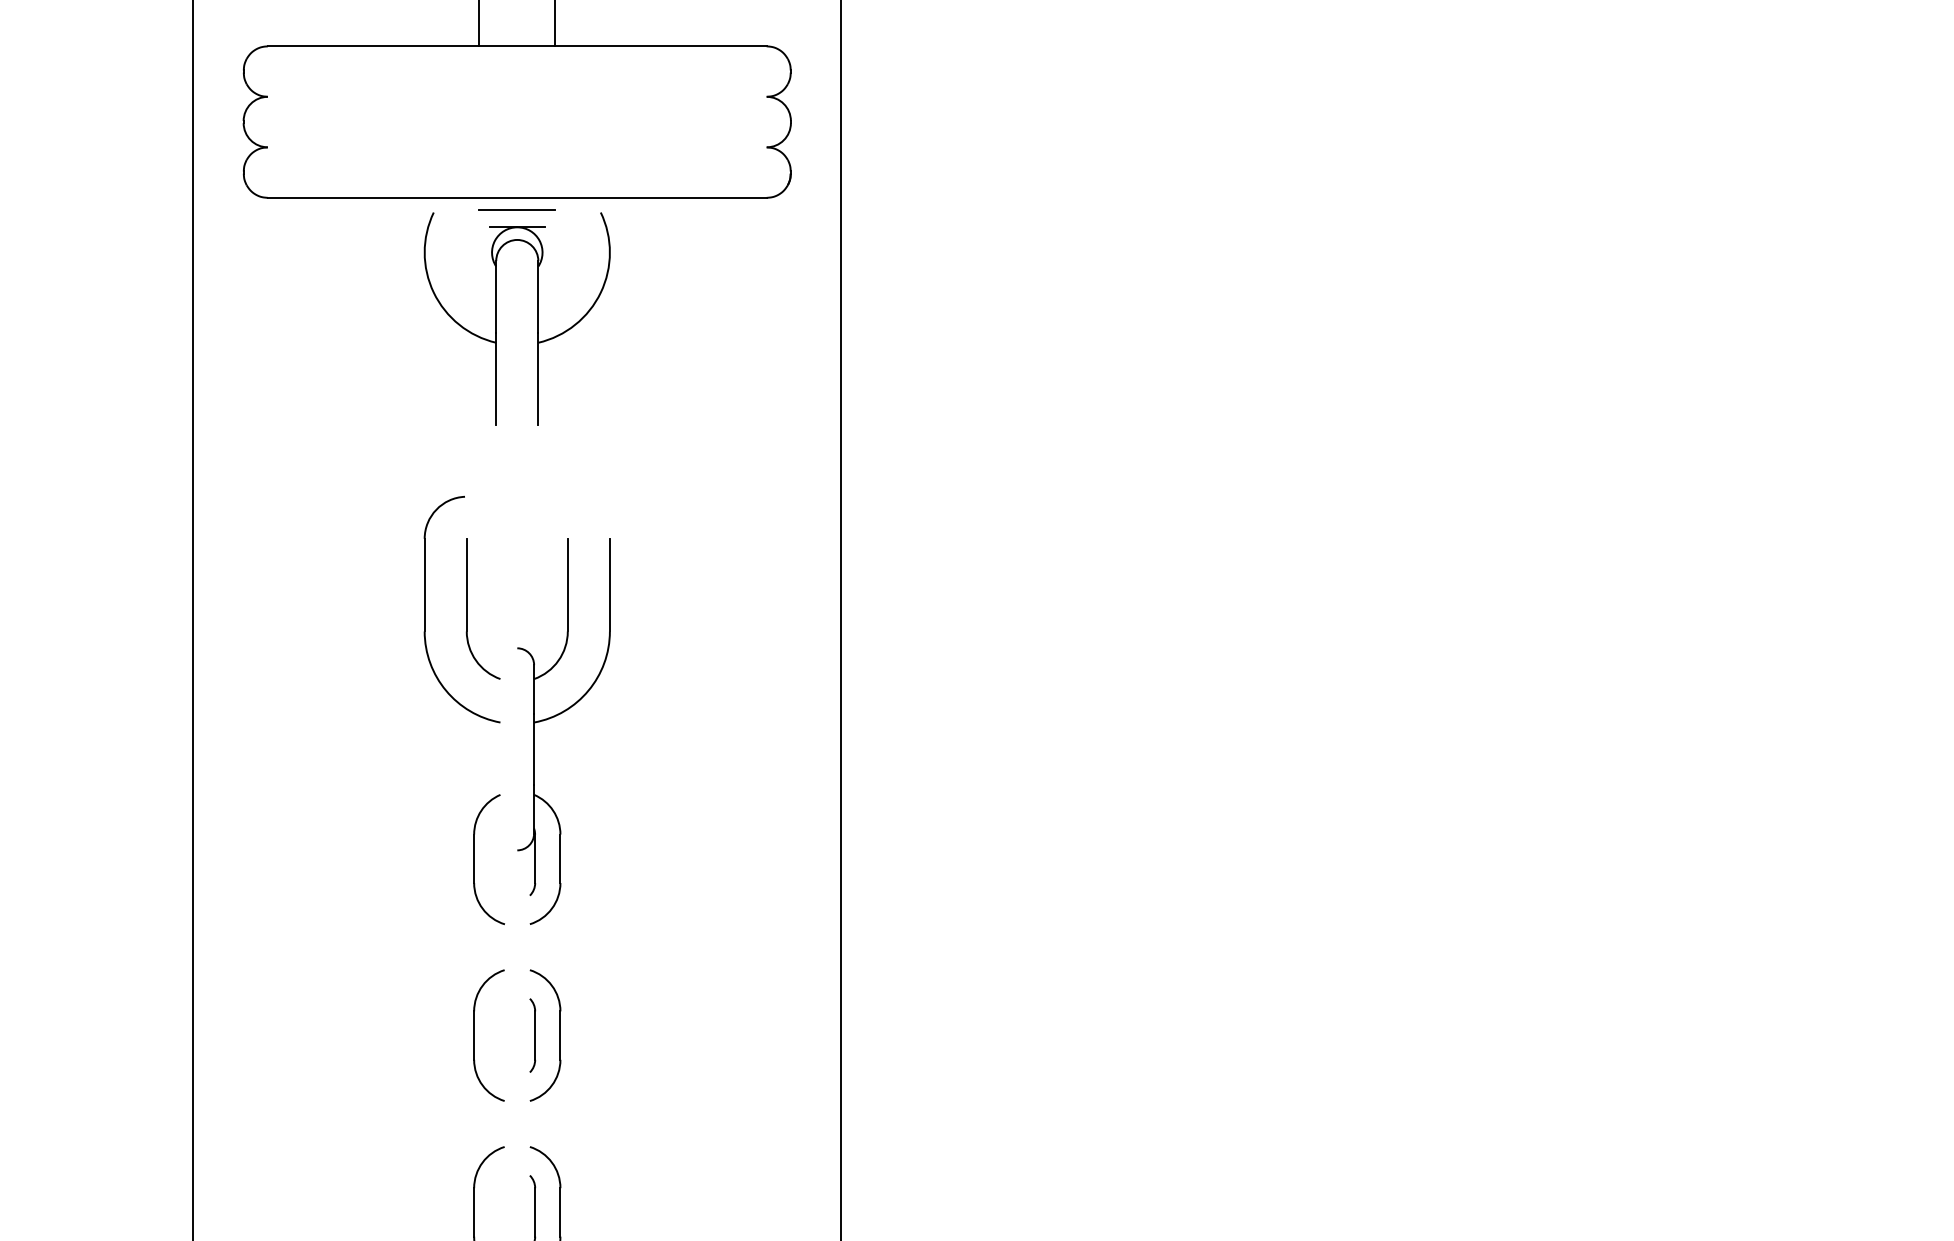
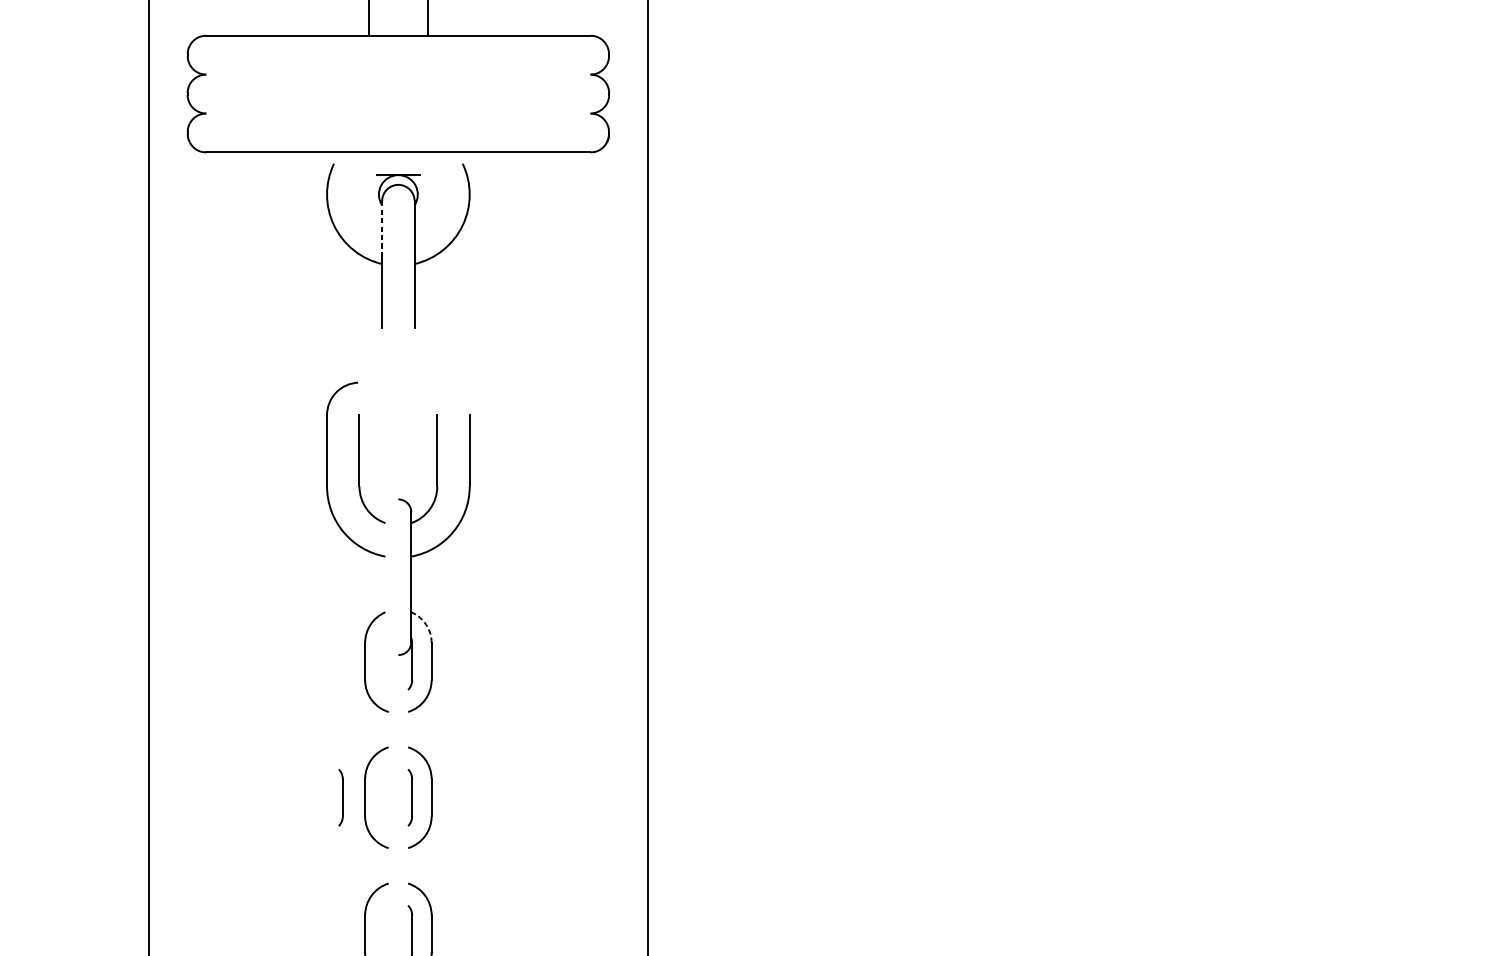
line: (516, 209) -> (397, 161), removed
line: (496, 296) -> (382, 228), solid -> dashed
arc: (553, 810) -> (426, 624), solid -> dashed
part: (442, 1035) -> (340, 797), added

